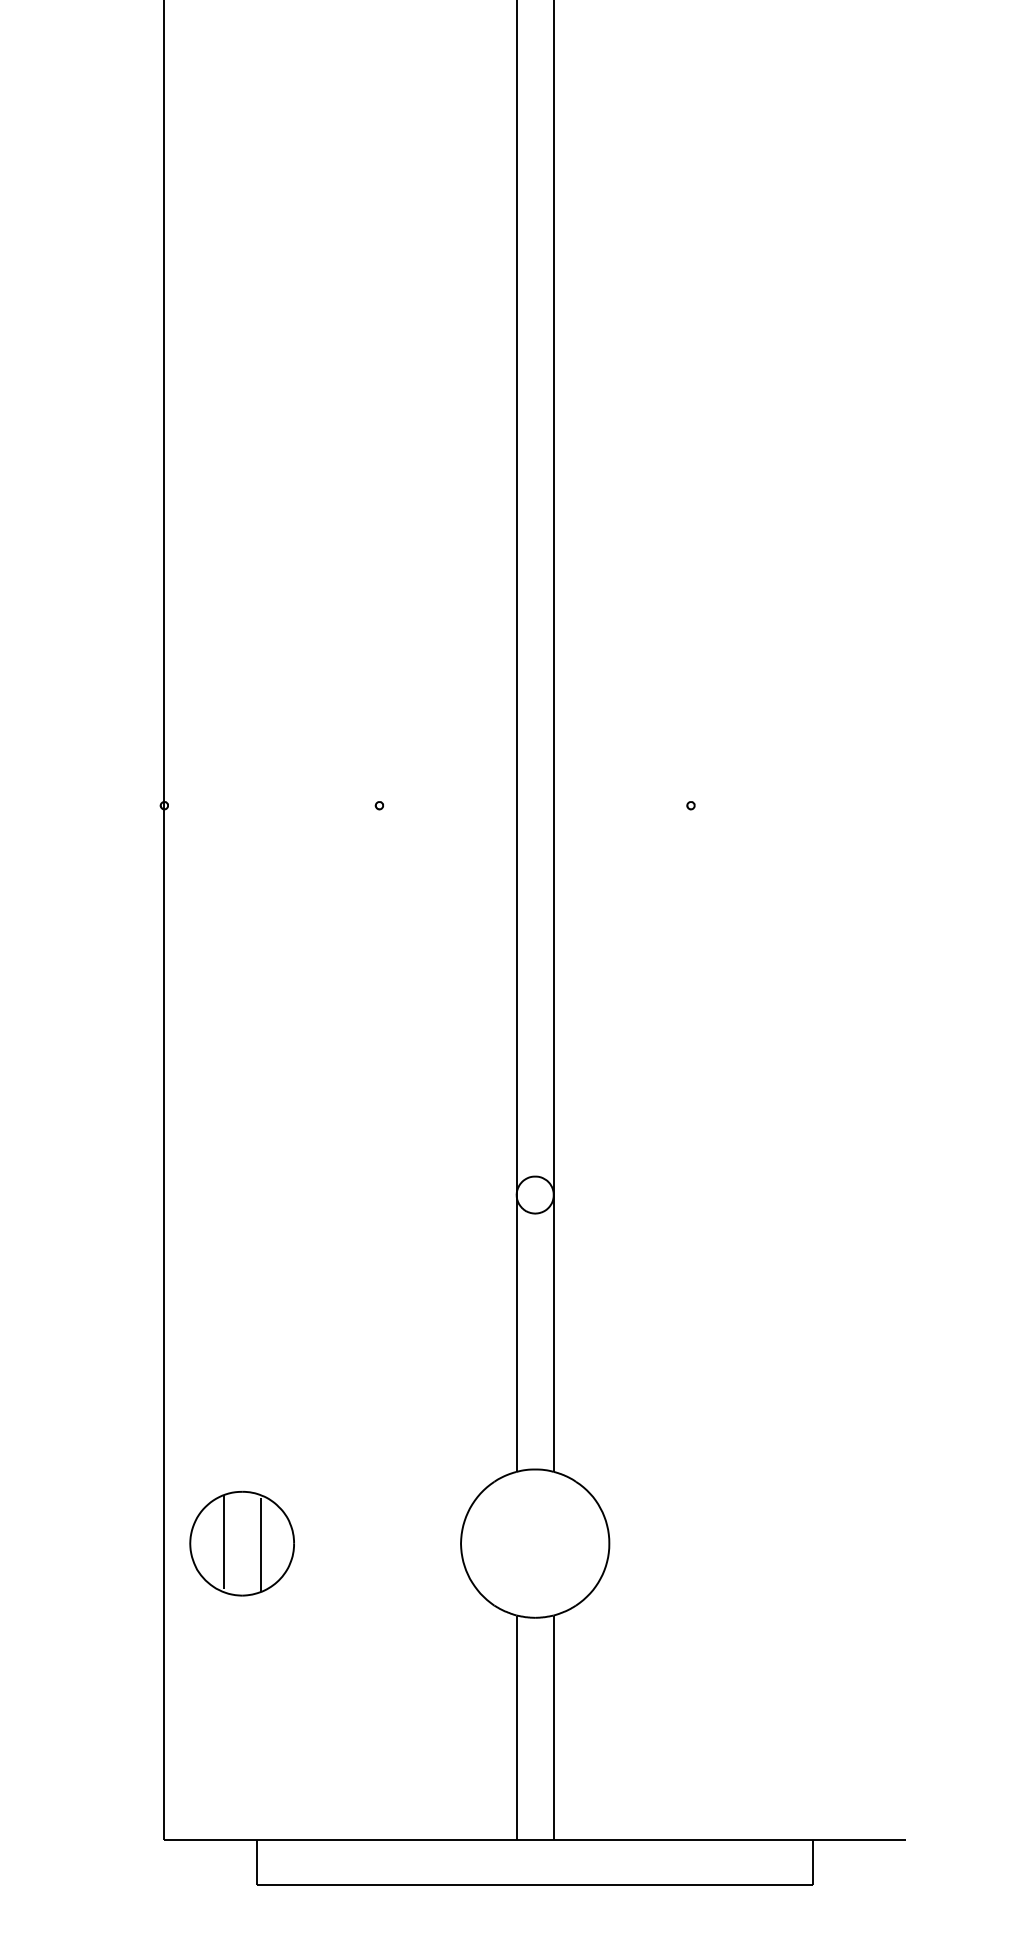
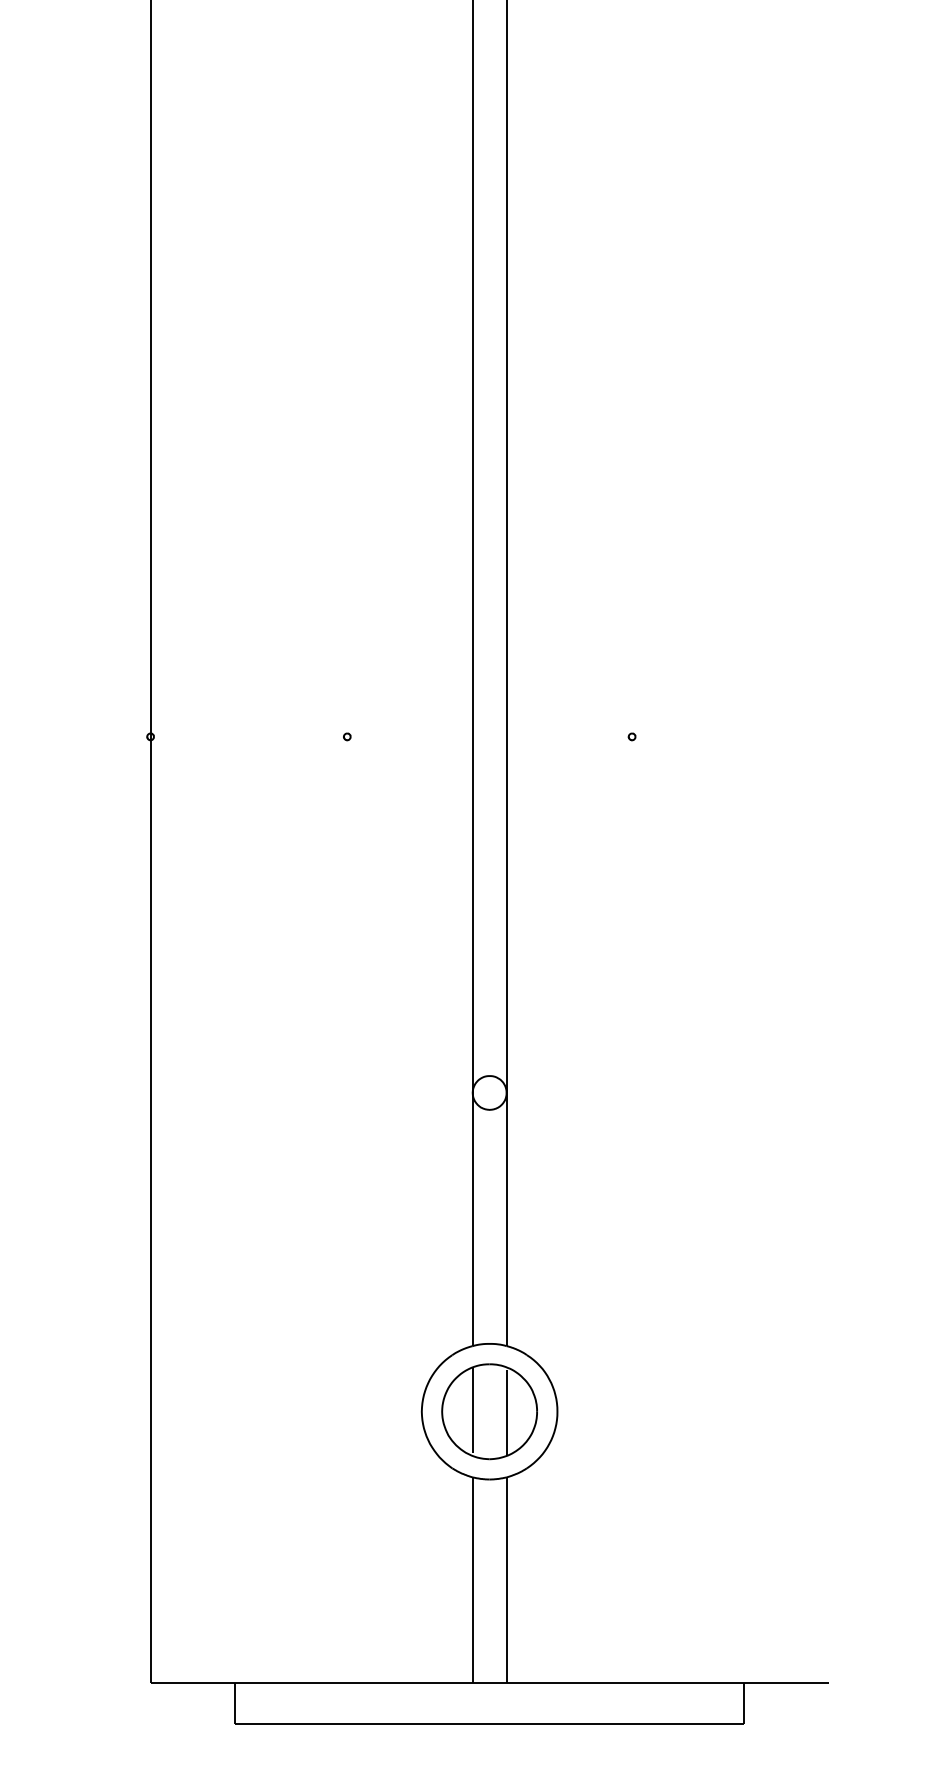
part: (241, 1543) -> (489, 1411), moved

